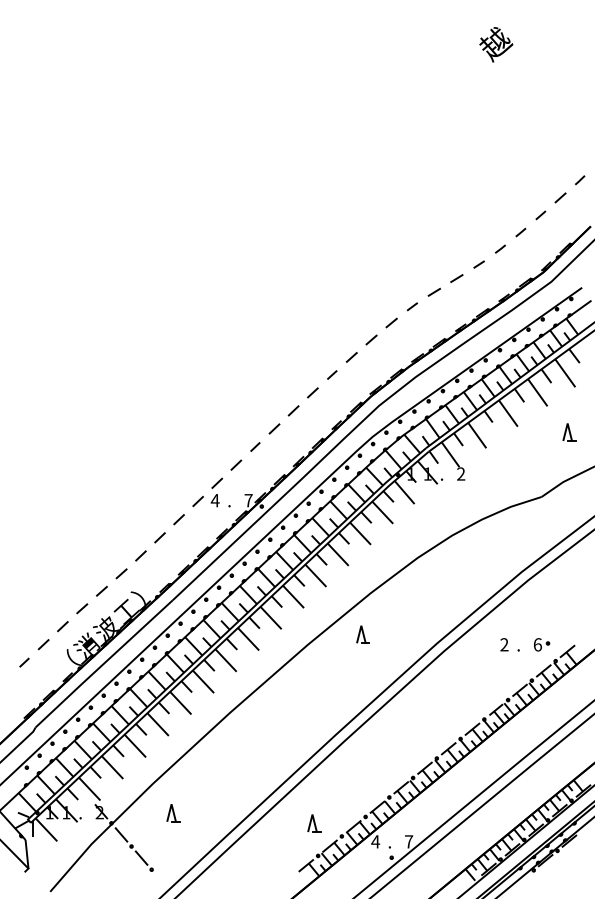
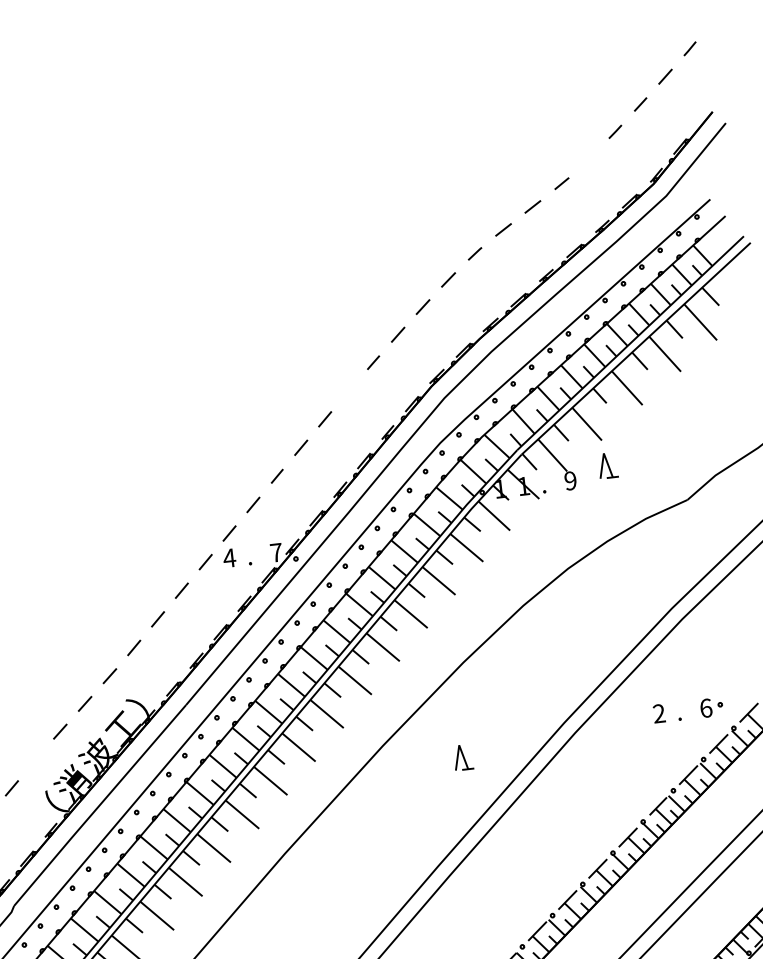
line: (500, 248) -> (589, 157), removed
line: (312, 392) -> (348, 390), removed
part: (569, 432) -> (607, 465), moved
text: (461, 474) -> (571, 481), 2 -> 9
line: (62, 626) -> (35, 759), removed
part: (362, 634) -> (462, 757), moved

